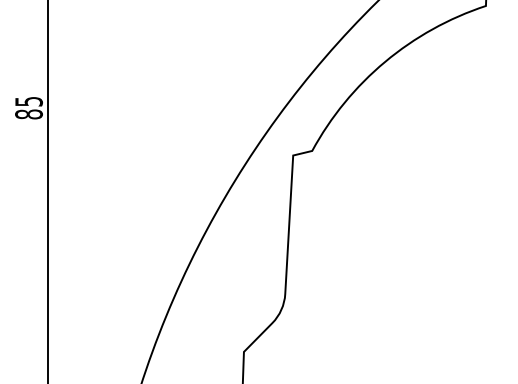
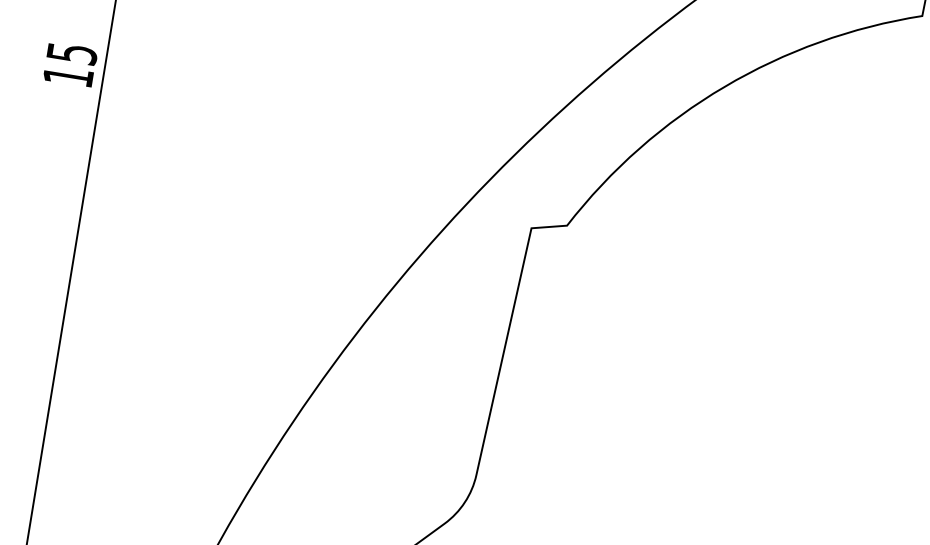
text: (28, 114) -> (67, 76), 85 -> 15

